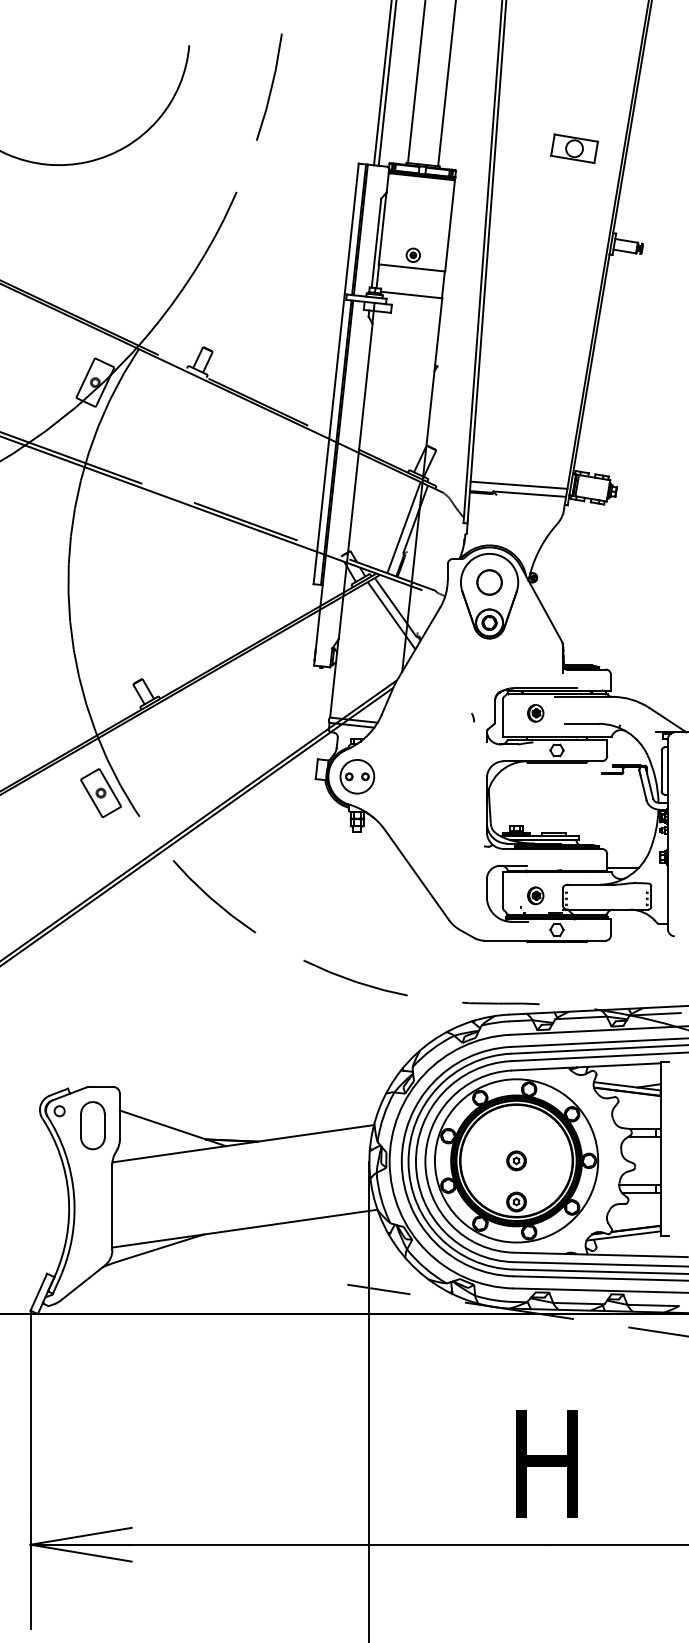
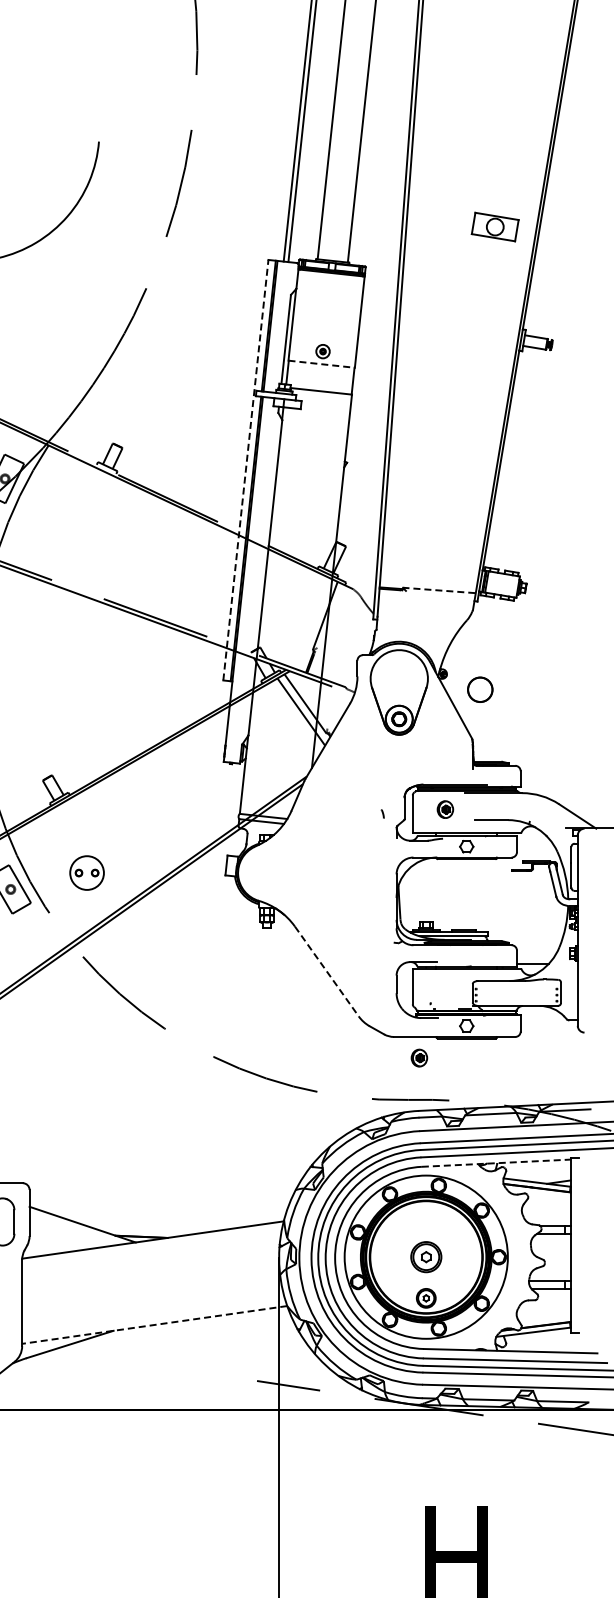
part: (574, 148) -> (495, 226), moved
line: (412, 268) -> (322, 364), solid -> dashed
line: (336, 373) -> (246, 469), solid -> dashed
line: (518, 484) -> (428, 580), removed
line: (529, 494) -> (439, 590), solid -> dashed
line: (403, 527) -> (313, 623), removed
circle: (489, 582) -> (480, 689), moved
part: (357, 776) -> (87, 872), moved
line: (417, 875) -> (327, 971), solid -> dashed
part: (535, 895) -> (419, 1057), moved
line: (587, 1066) -> (497, 1162), solid -> dashed
part: (516, 1160) -> (426, 1256), size x1.6
line: (245, 1228) -> (155, 1324), solid -> dashed

